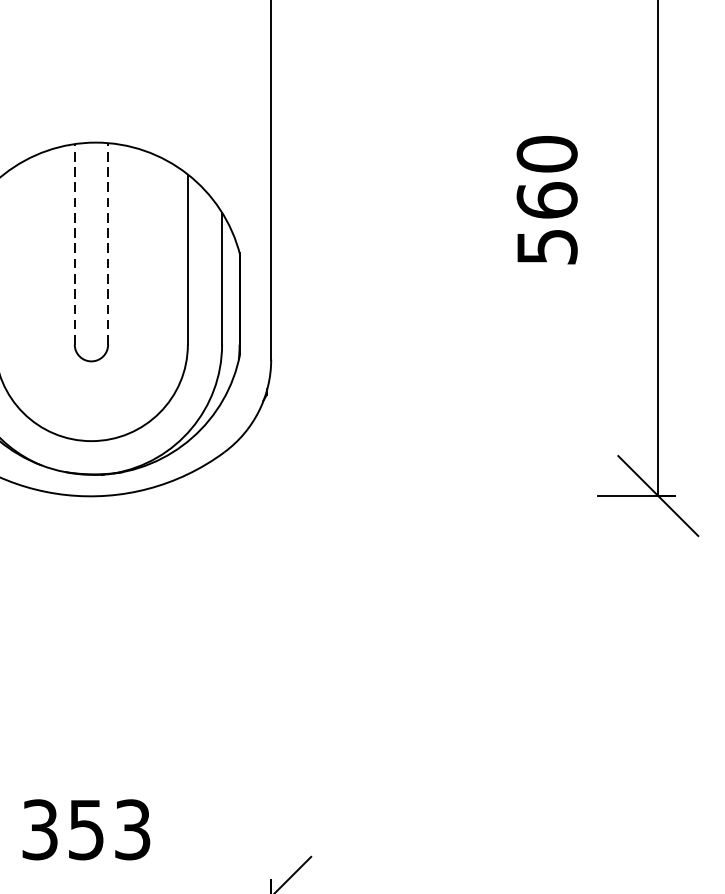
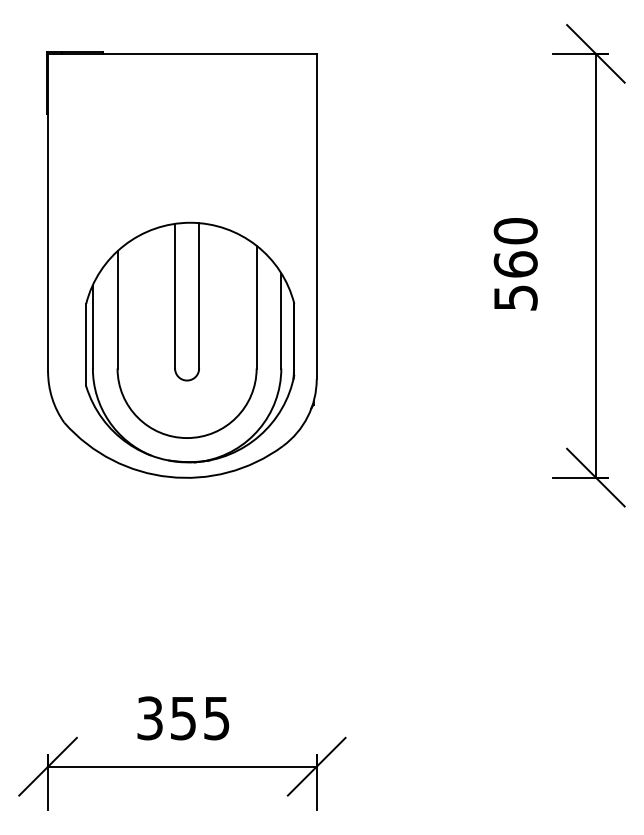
line: (75, 243) -> (175, 295), dashed -> solid
line: (108, 243) -> (199, 295), dashed -> solid
text: (132, 828) -> (216, 717), 353 -> 355

